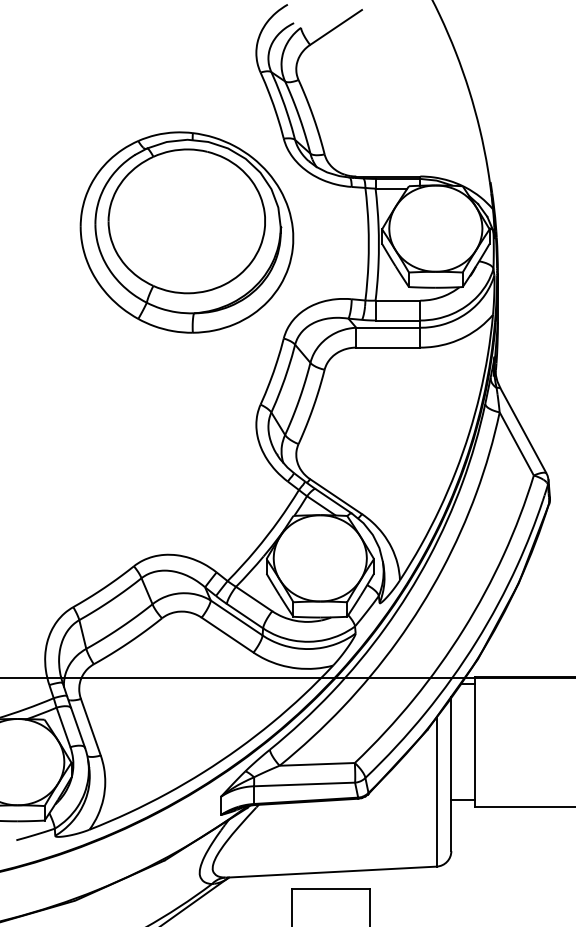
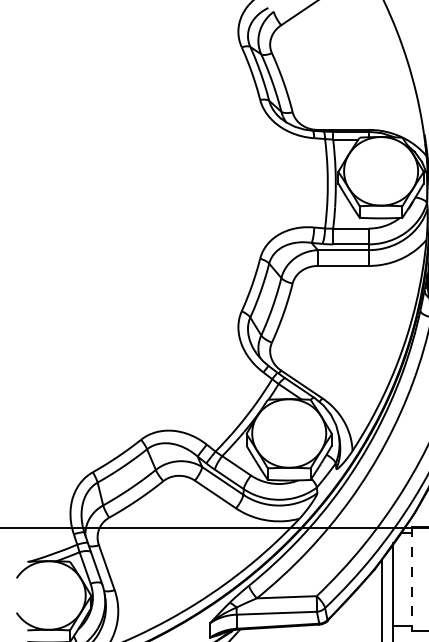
part: (186, 232) -> (182, 174), removed
line: (474, 742) -> (411, 579), solid -> dashed

